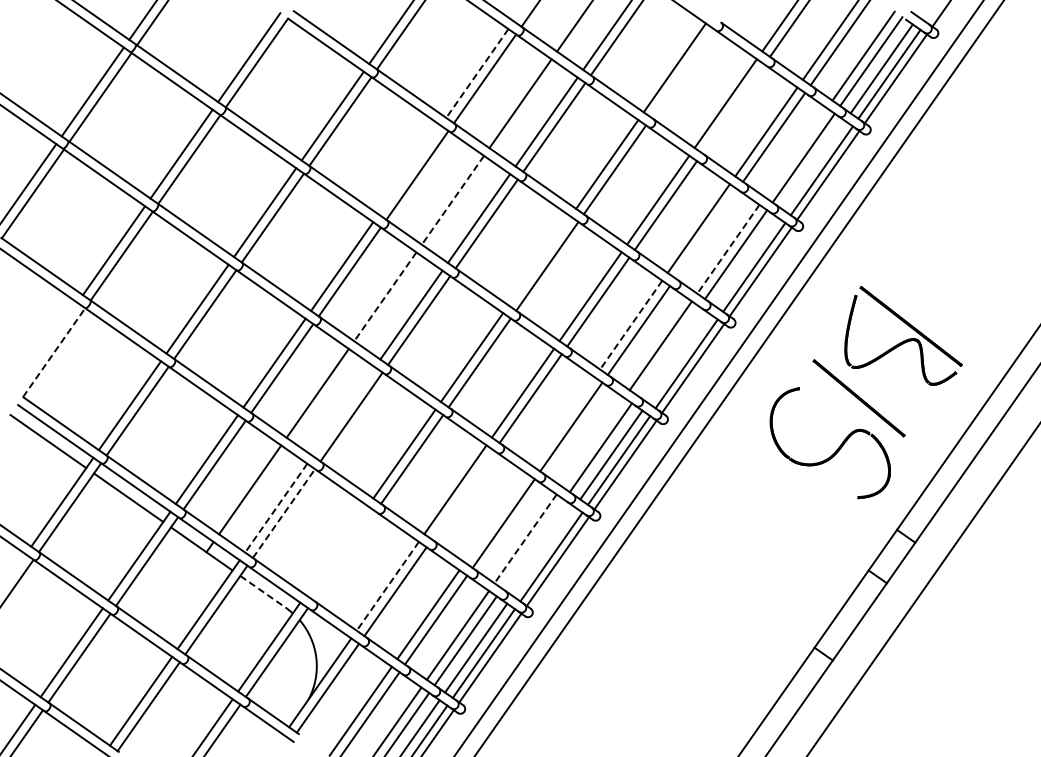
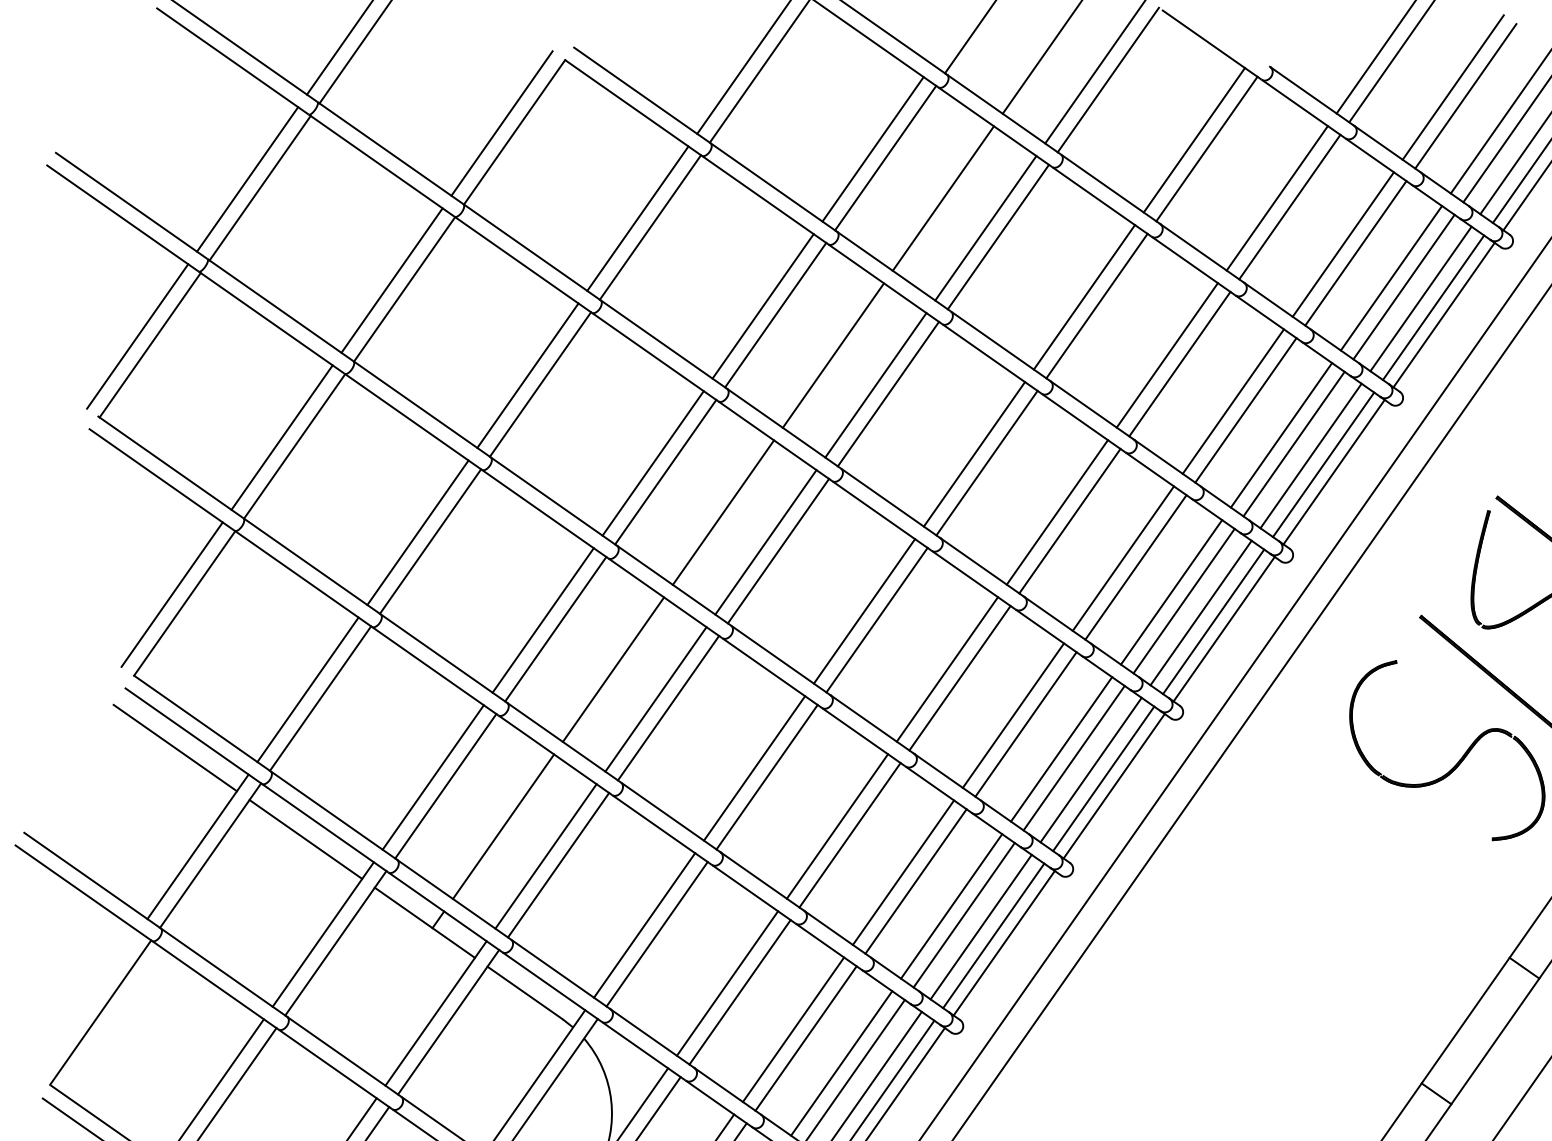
line: (682, 72) -> (1206, 147), added
line: (477, 73) -> (873, 149), dashed -> solid
line: (733, 108) -> (1289, 206), added
line: (795, 152) -> (1390, 277), added
line: (814, 165) -> (1421, 299), added
line: (409, 169) -> (762, 305), added
line: (452, 200) -> (832, 355), dashed -> solid
line: (706, 233) -> (1245, 409), added
line: (728, 249) -> (1281, 435), dashed -> solid
line: (539, 260) -> (974, 453), added
line: (746, 261) -> (1310, 455), added
line: (385, 297) -> (723, 513), dashed -> solid
line: (630, 325) -> (1122, 559), dashed -> solid
line: (46, 346) -> (172, 593), added
line: (668, 350) -> (1184, 599), added
line: (54, 352) -> (185, 603), dashed -> solid
line: (678, 358) -> (1200, 612), added
line: (343, 411) -> (655, 699), added
line: (563, 421) -> (1013, 715), added
line: (593, 441) -> (1062, 747), added
line: (463, 494) -> (850, 834), added
line: (276, 508) -> (546, 856), dashed -> solid
line: (284, 513) -> (559, 865), dashed -> solid
line: (495, 517) -> (902, 871), added
line: (525, 539) -> (951, 907), dashed -> solid
line: (533, 543) -> (964, 913), added
line: (336, 550) -> (643, 925), added
line: (543, 551) -> (980, 926), added
line: (344, 555) -> (656, 933), added
line: (387, 586) -> (726, 983), dashed -> solid
line: (263, 592) -> (525, 993), dashed -> solid

